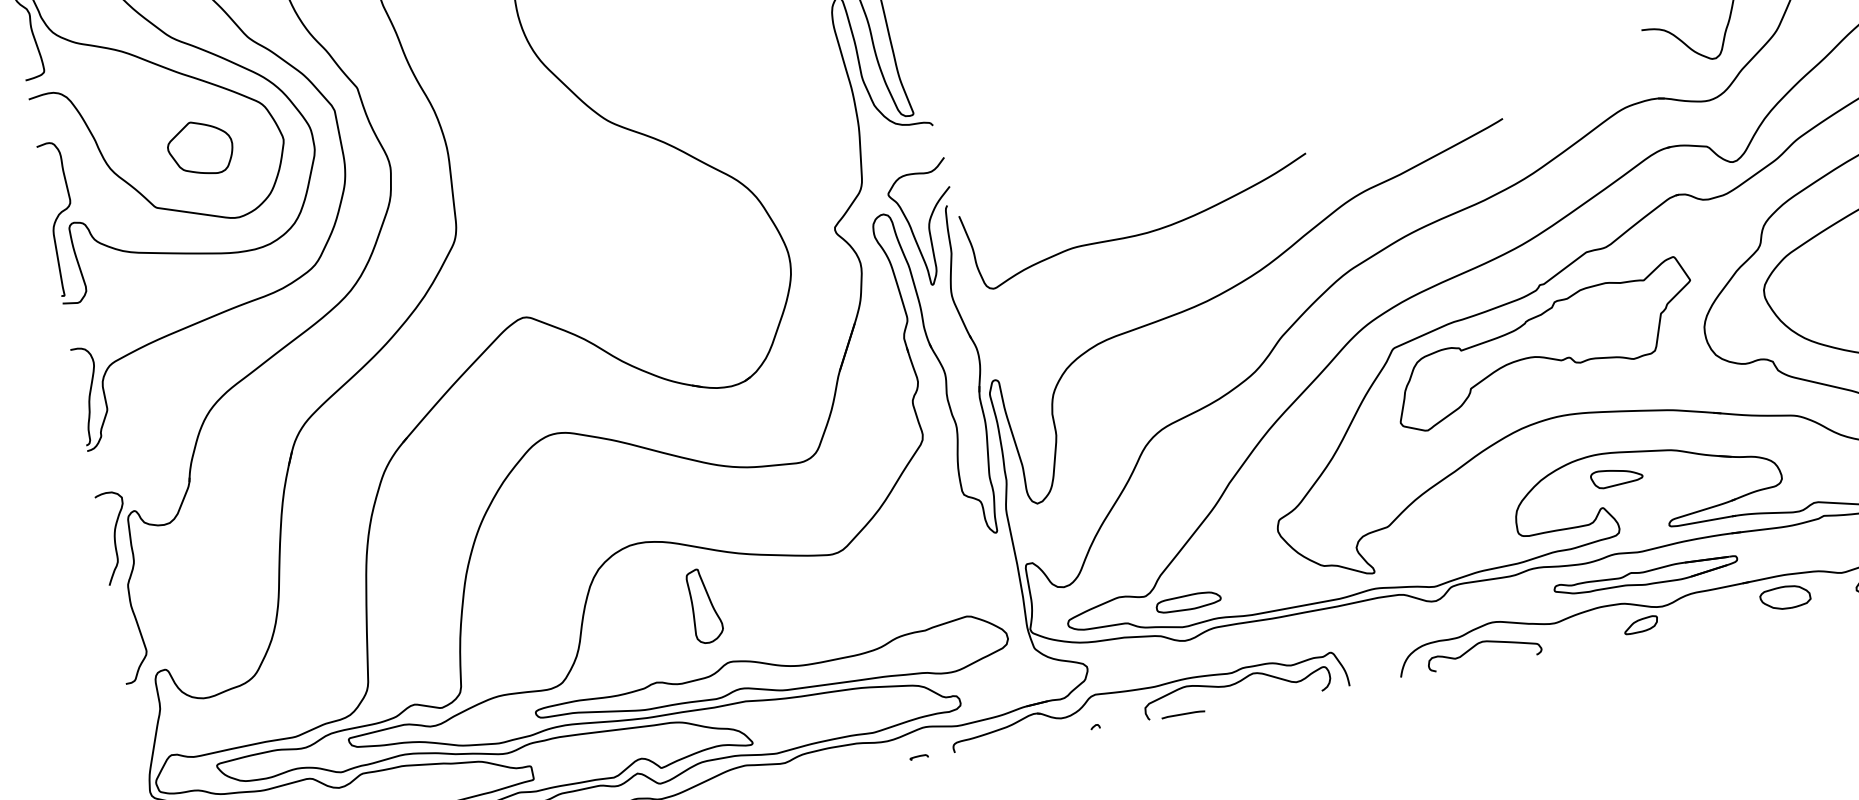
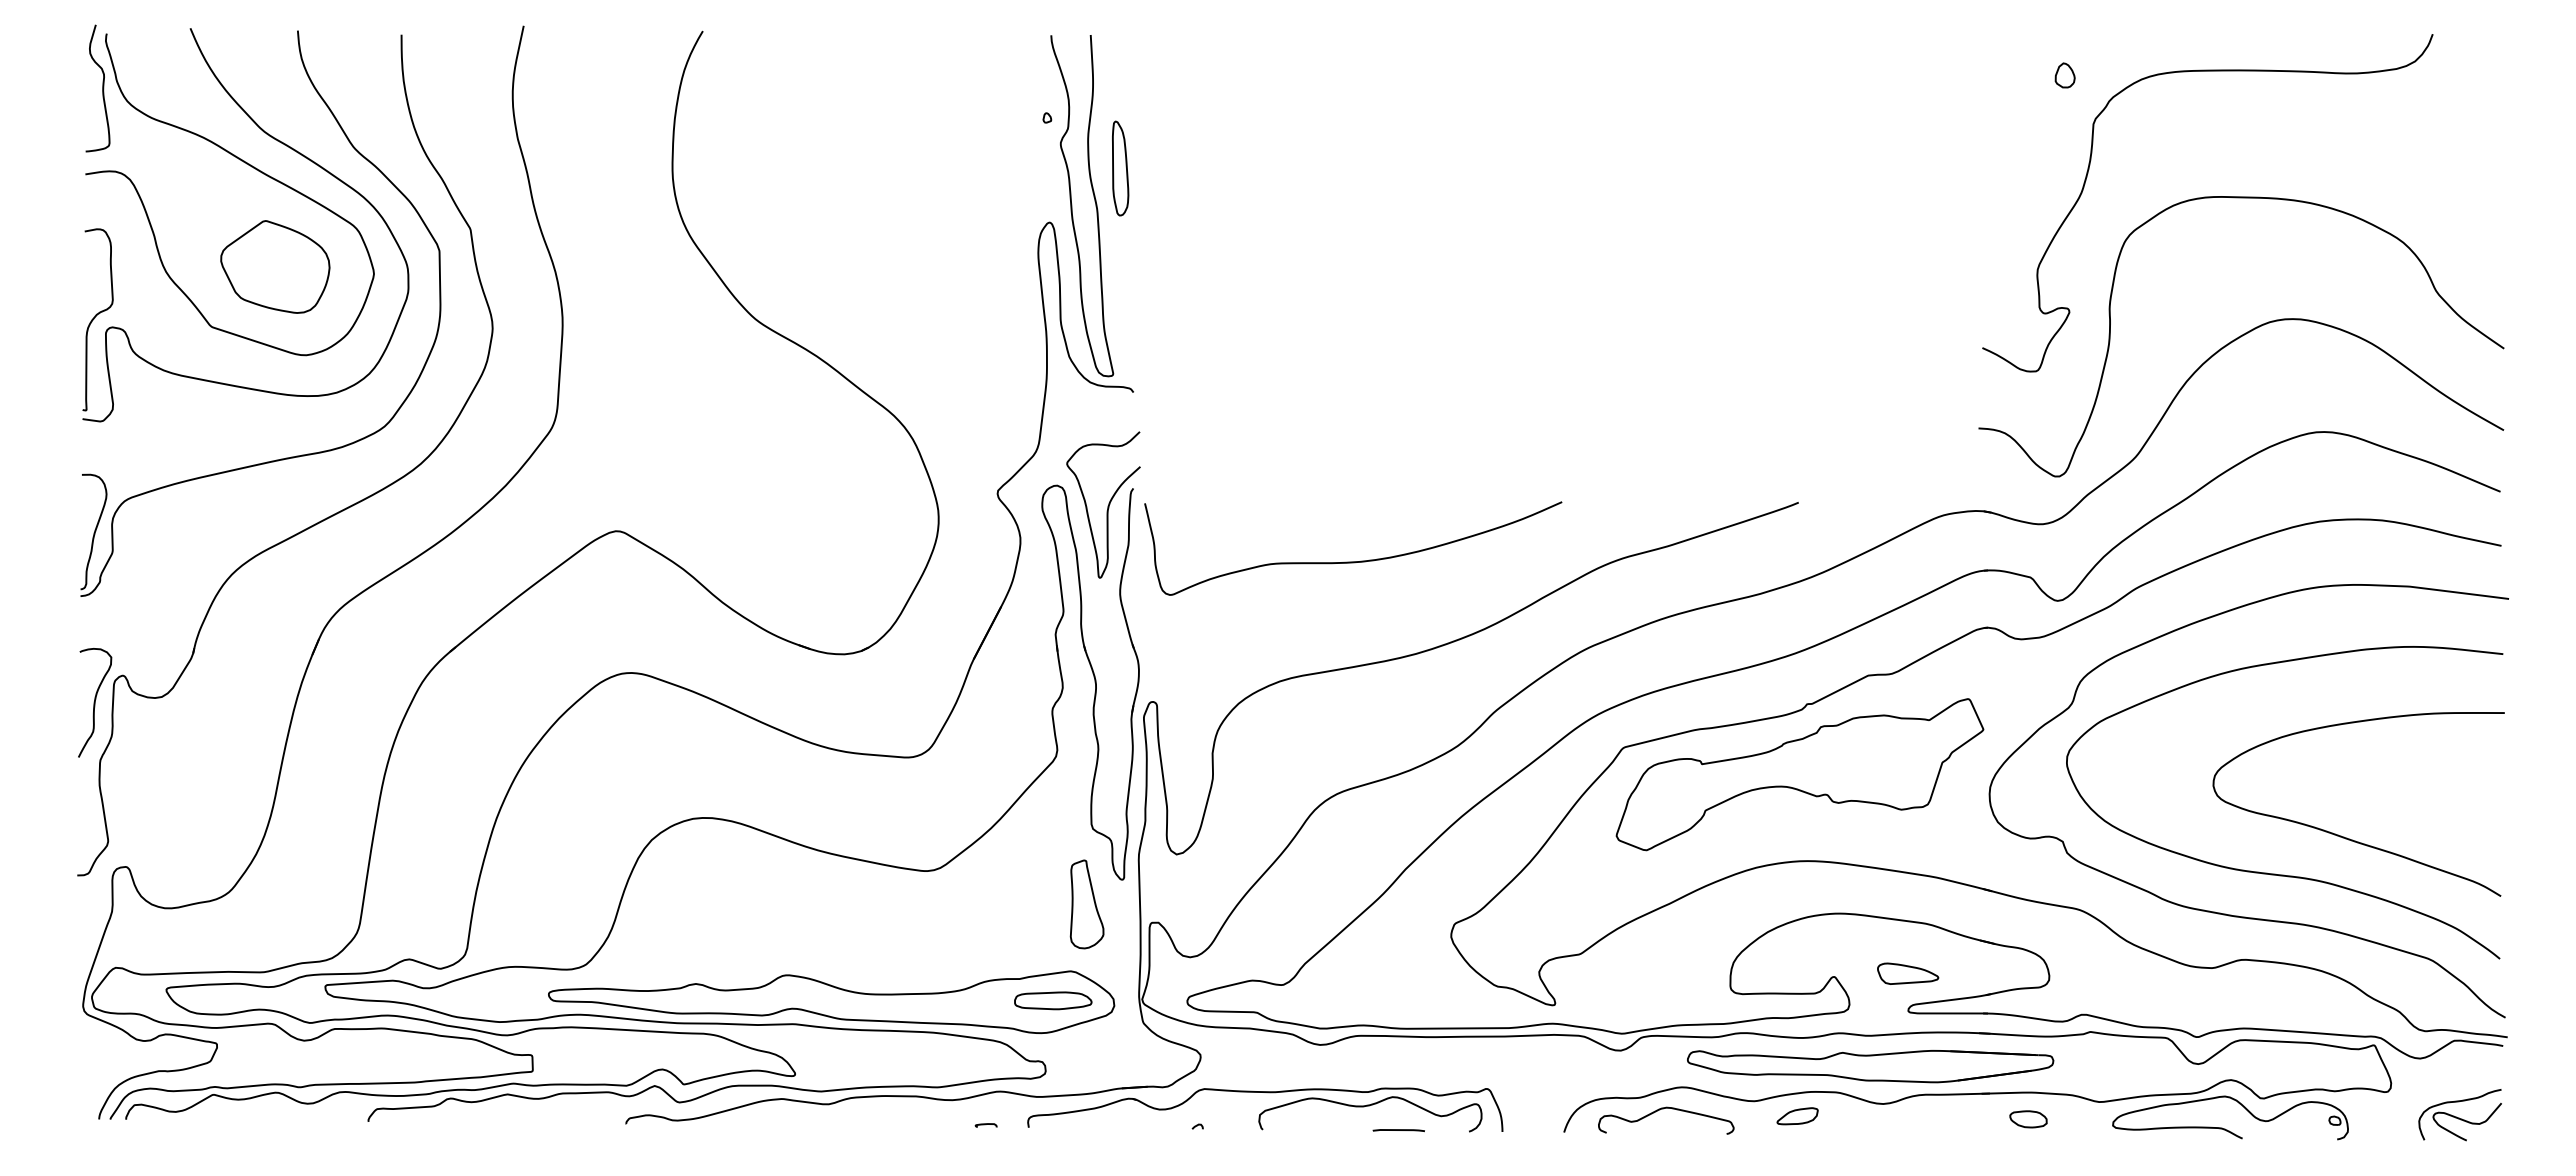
part: (200, 148) -> (275, 266), size x1.43
part: (1617, 476) -> (1908, 973), moved
part: (1646, 577) -> (1870, 1066), size x1.67
part: (1785, 597) -> (2028, 1119), size x0.62
part: (1188, 602) -> (1053, 1000), moved
part: (704, 605) -> (1086, 904), moved
part: (1641, 625) -> (1797, 1116), moved
curve: (1183, 714) -> (1398, 1130), moved

